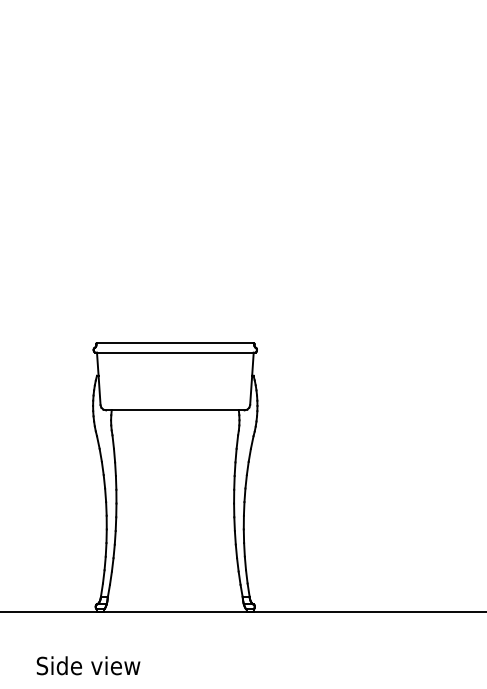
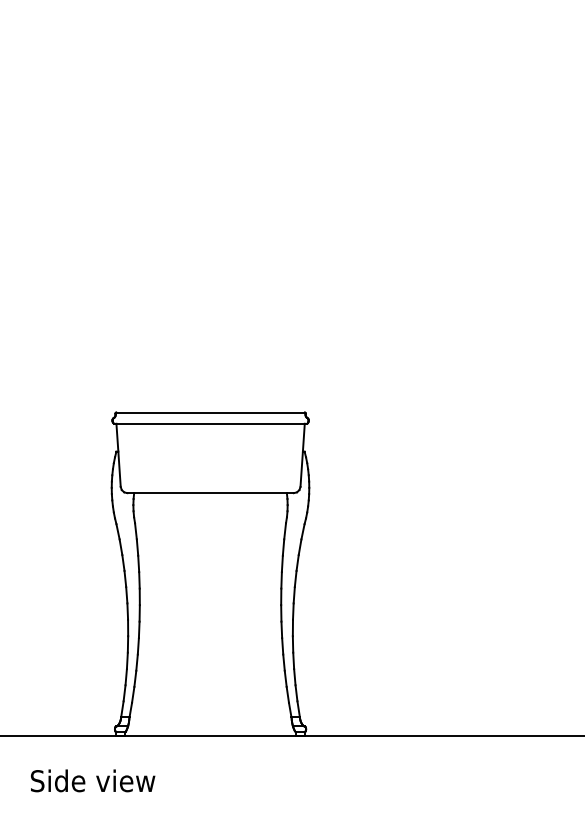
text: (88, 665) -> (93, 780), moved

